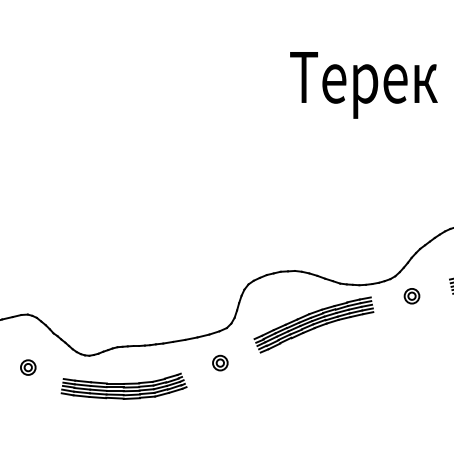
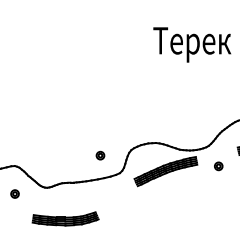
part: (411, 296) -> (218, 166), moved
part: (220, 362) -> (100, 155), moved
part: (123, 385) -> (65, 218), moved

